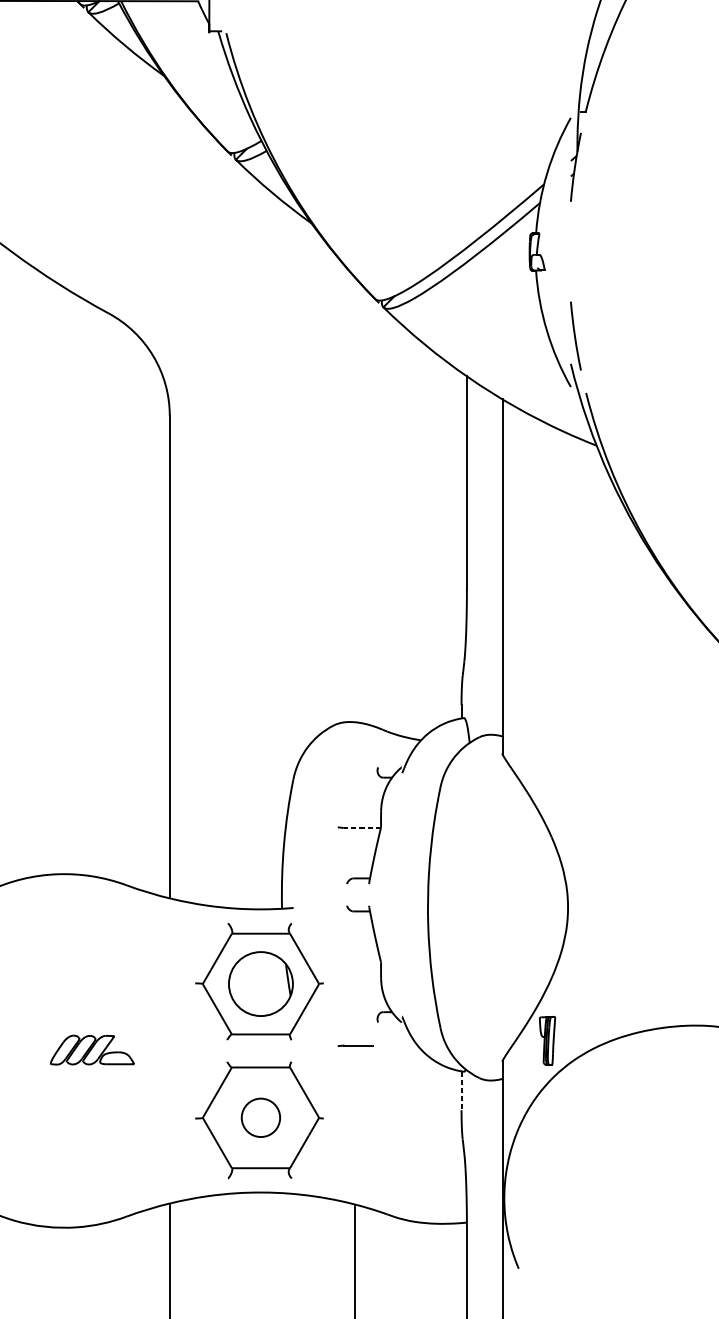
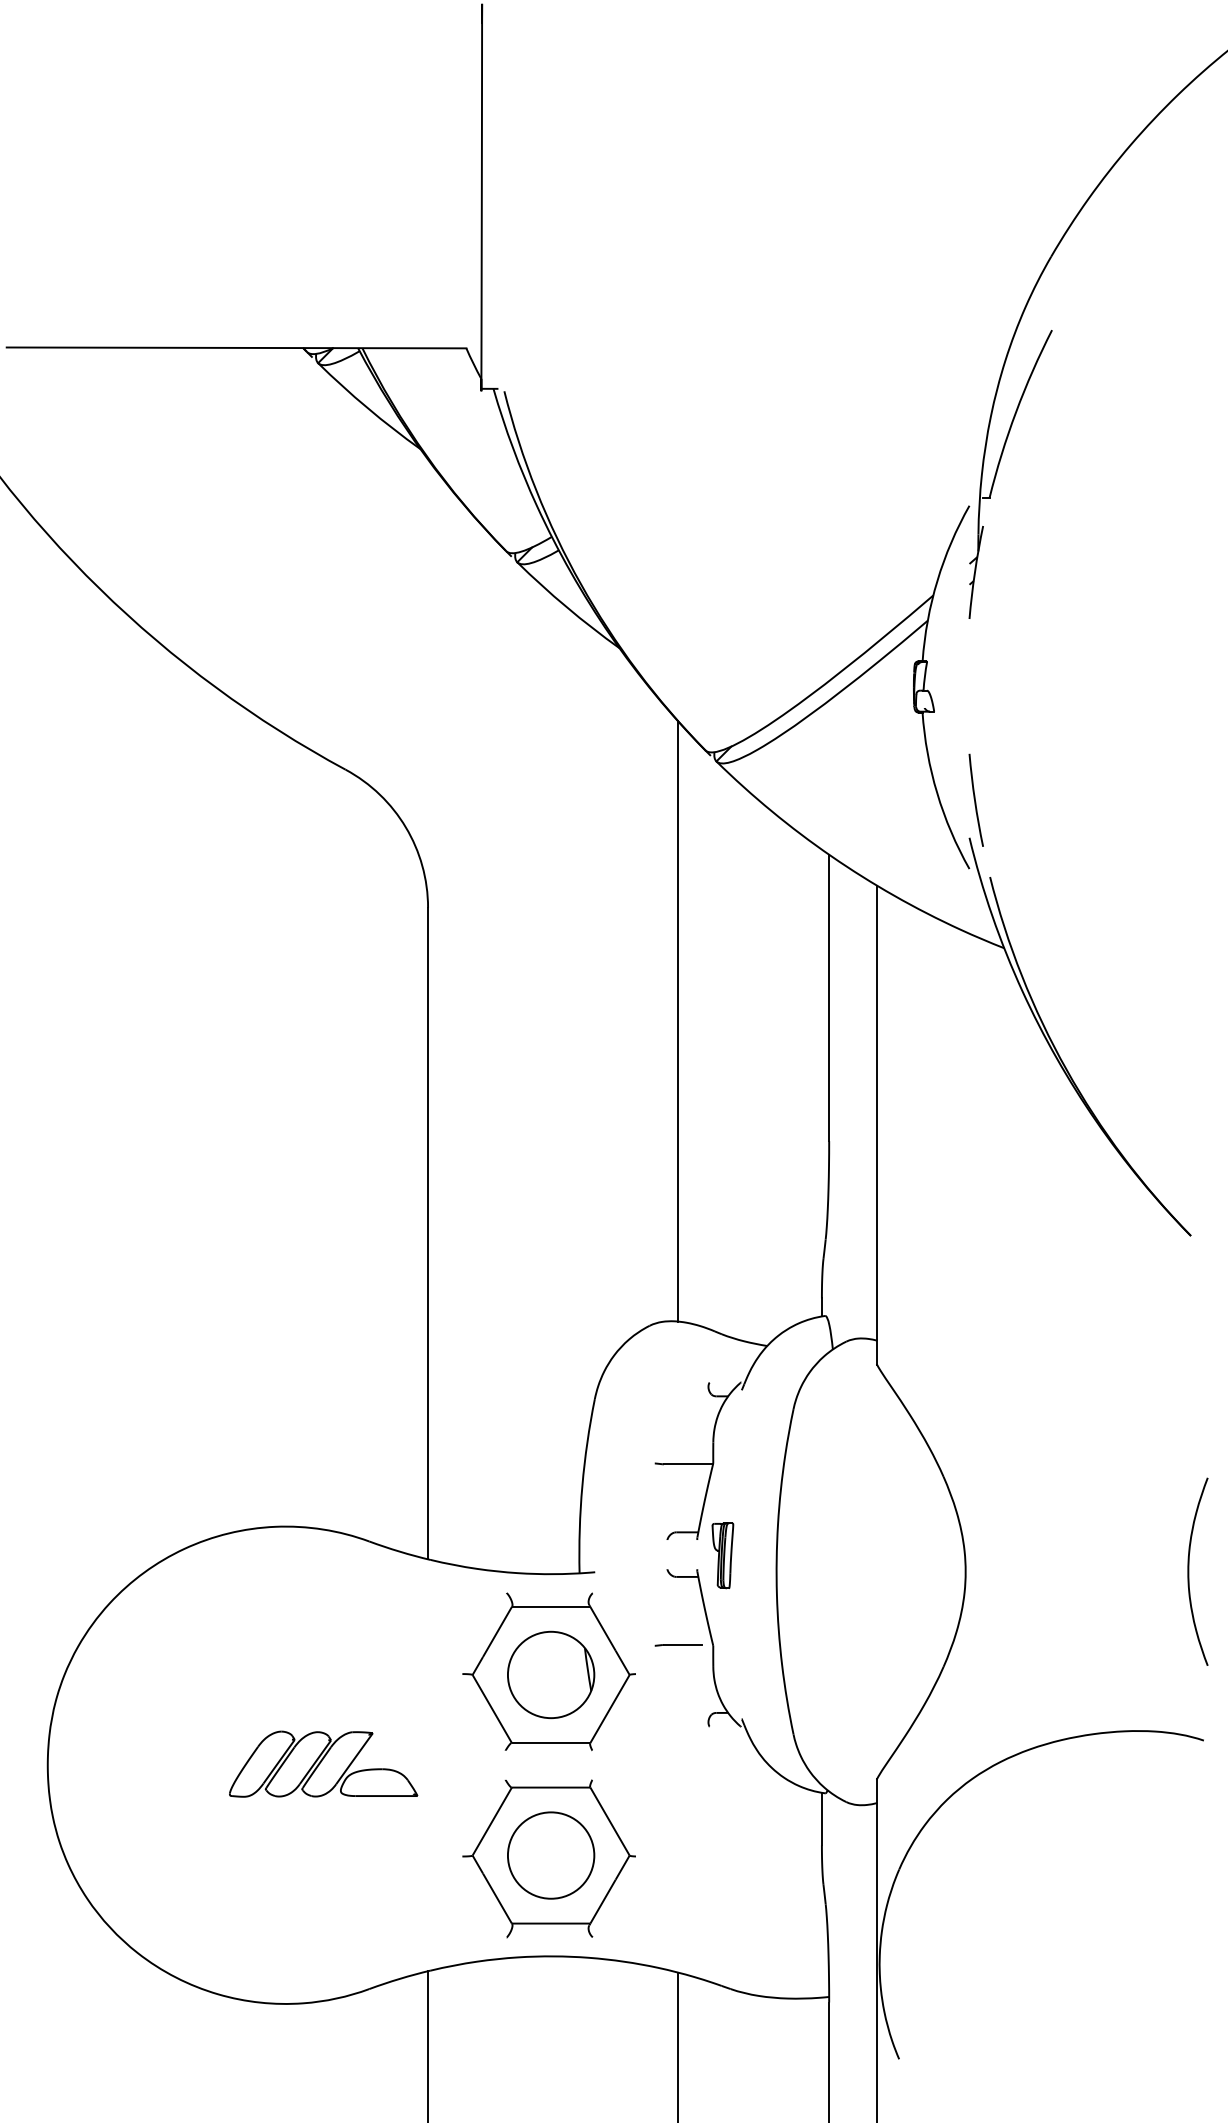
line: (355, 499) -> (678, 1021), added
line: (362, 828) -> (688, 1464), dashed -> solid
part: (547, 1040) -> (722, 1555), moved
line: (355, 1045) -> (678, 1645), moved
part: (92, 1049) -> (323, 1763), size x1.67
line: (461, 1091) -> (821, 1819), dashed -> solid
circle: (260, 1117) -> (550, 1855), size x1.67

